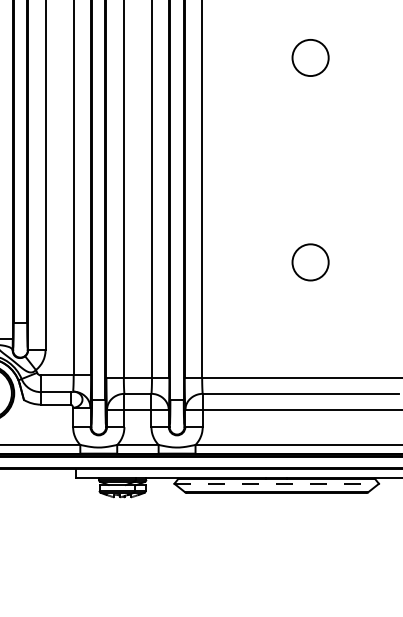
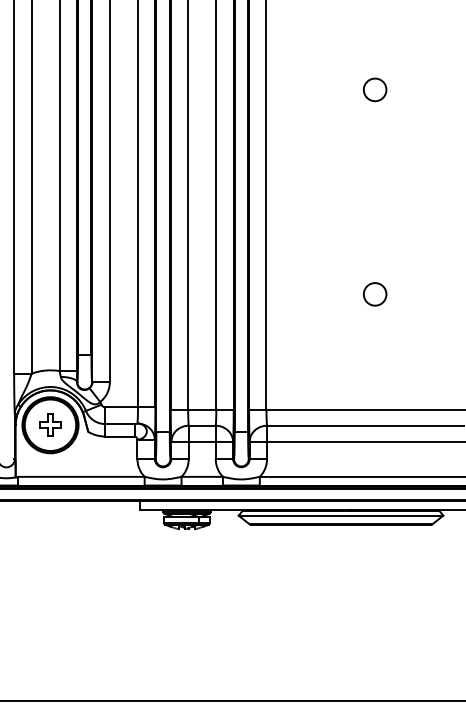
circle: (311, 57) -> (375, 89), size x0.62
circle: (311, 262) -> (375, 294), size x0.62
line: (277, 483) -> (341, 515), dashed -> solid

